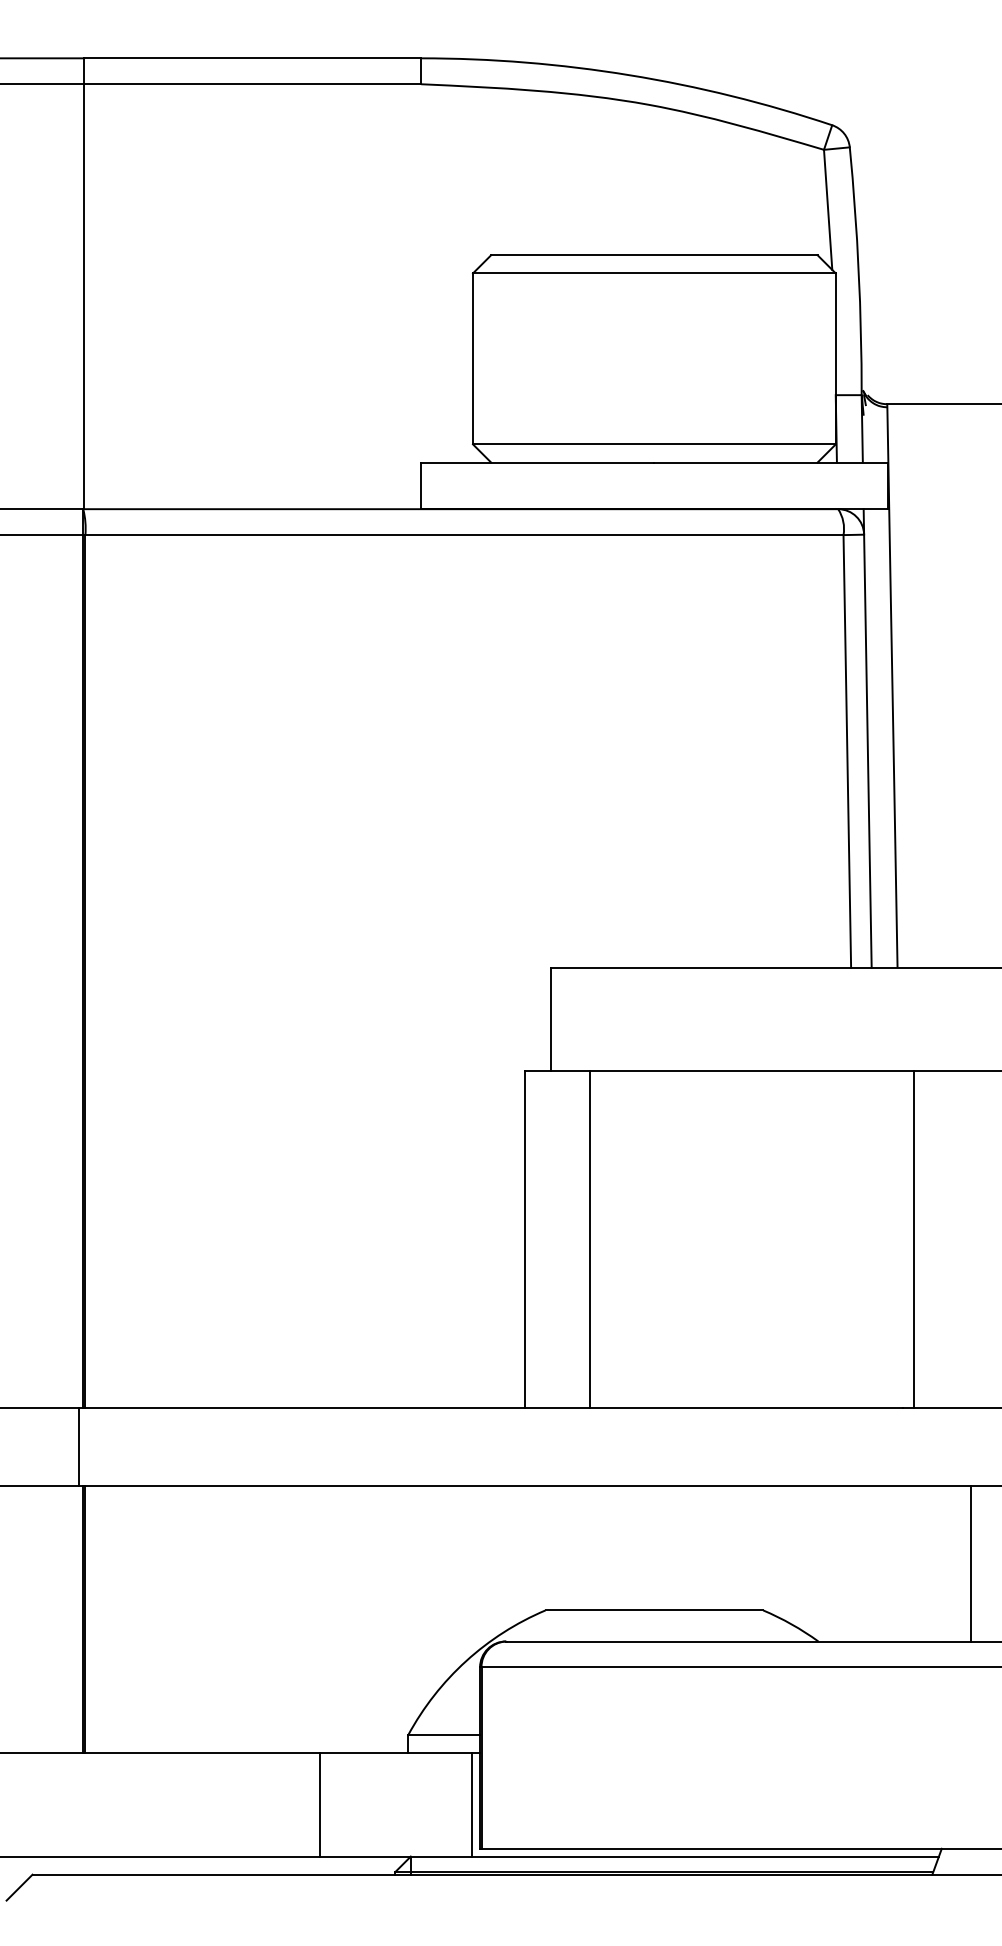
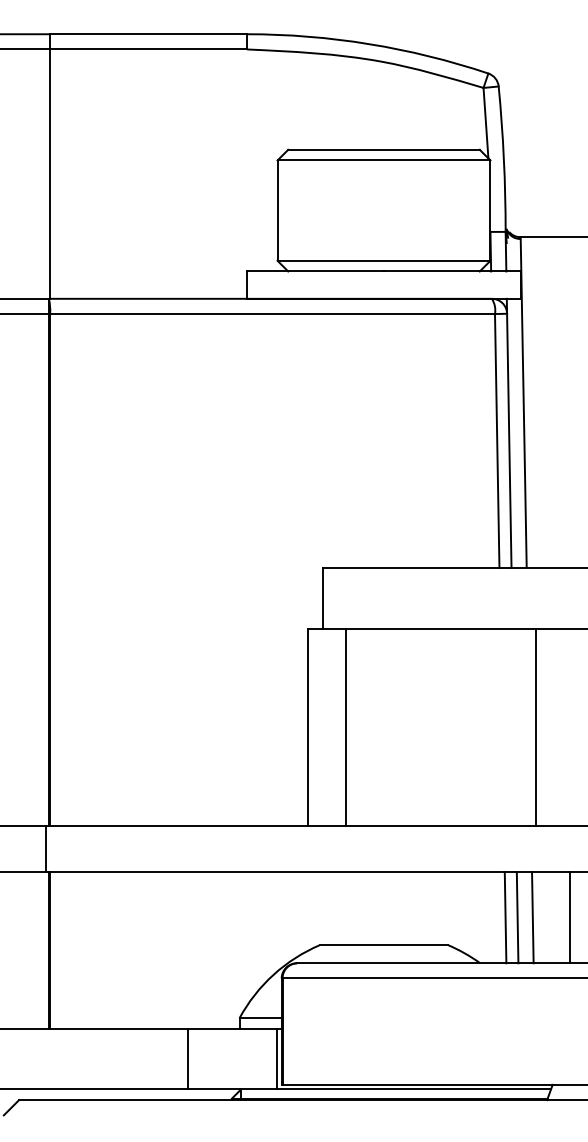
line: (861, 1563) -> (505, 917), added
line: (881, 1563) -> (517, 917), added
line: (907, 1563) -> (532, 917), added

